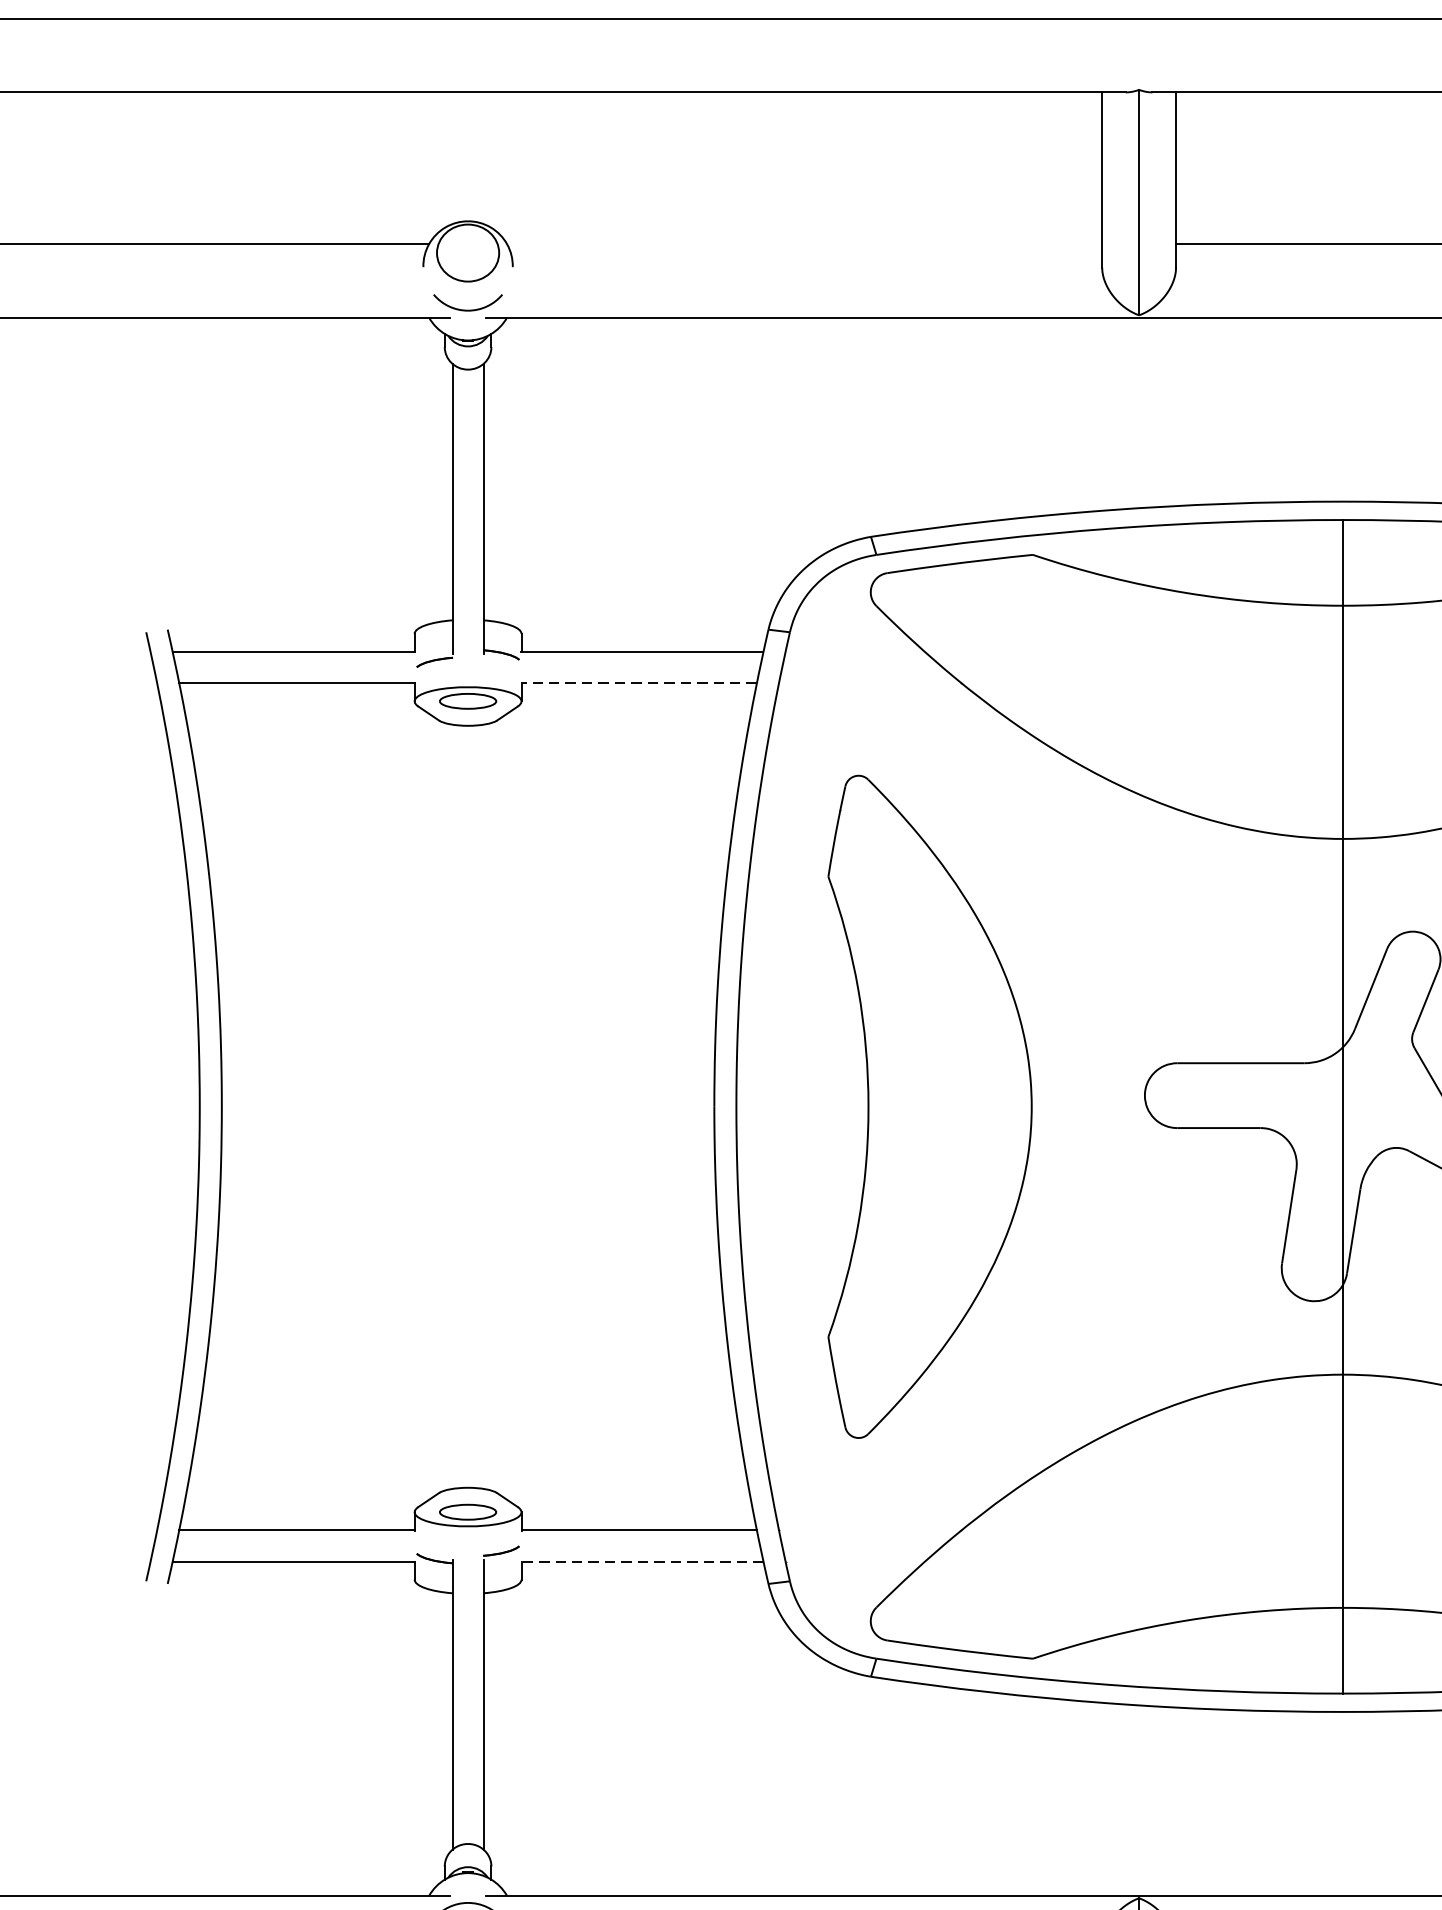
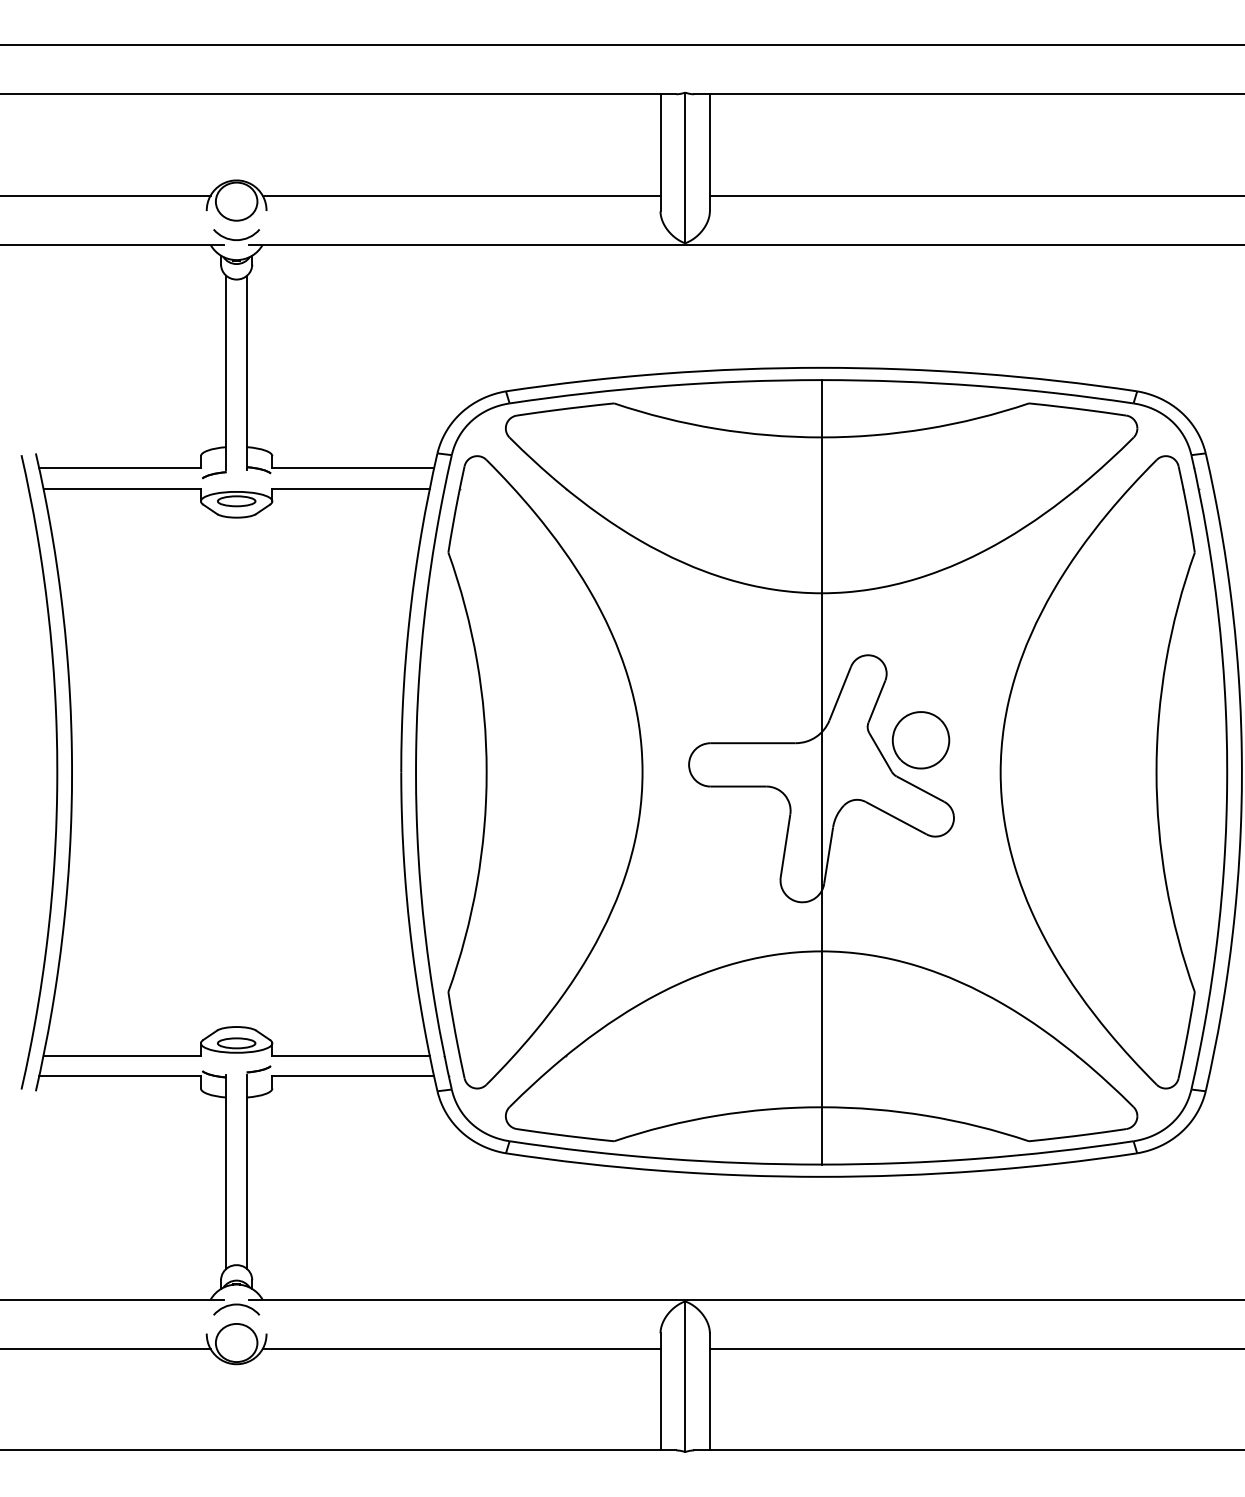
line: (804, 243) -> (461, 195), added
line: (639, 683) -> (351, 489), dashed -> solid
part: (930, 1107) -> (545, 772), size x1.43
line: (642, 1561) -> (353, 1076), dashed -> solid

